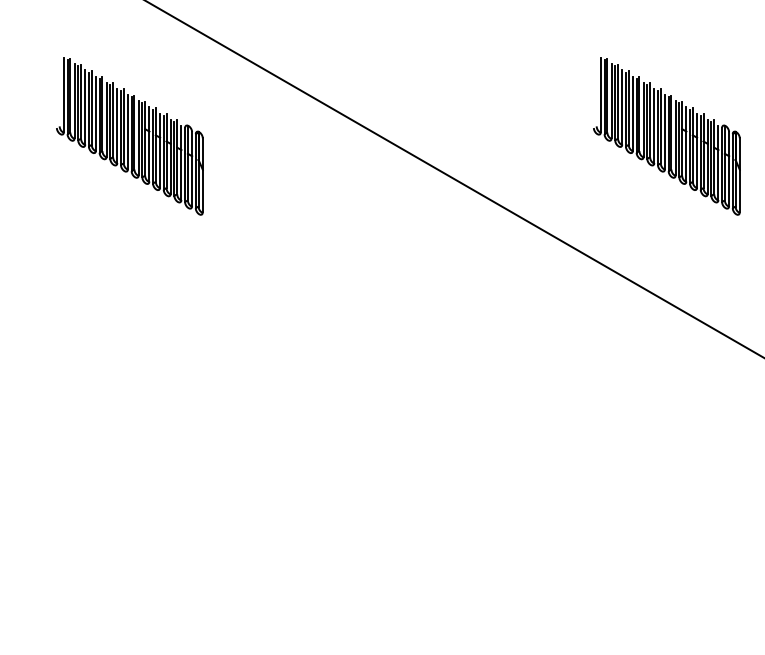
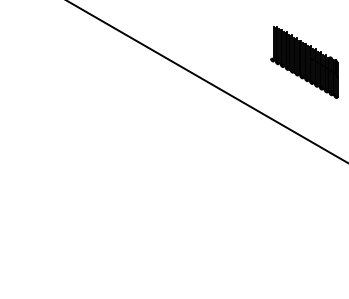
part: (130, 136) -> (59, 62), removed

